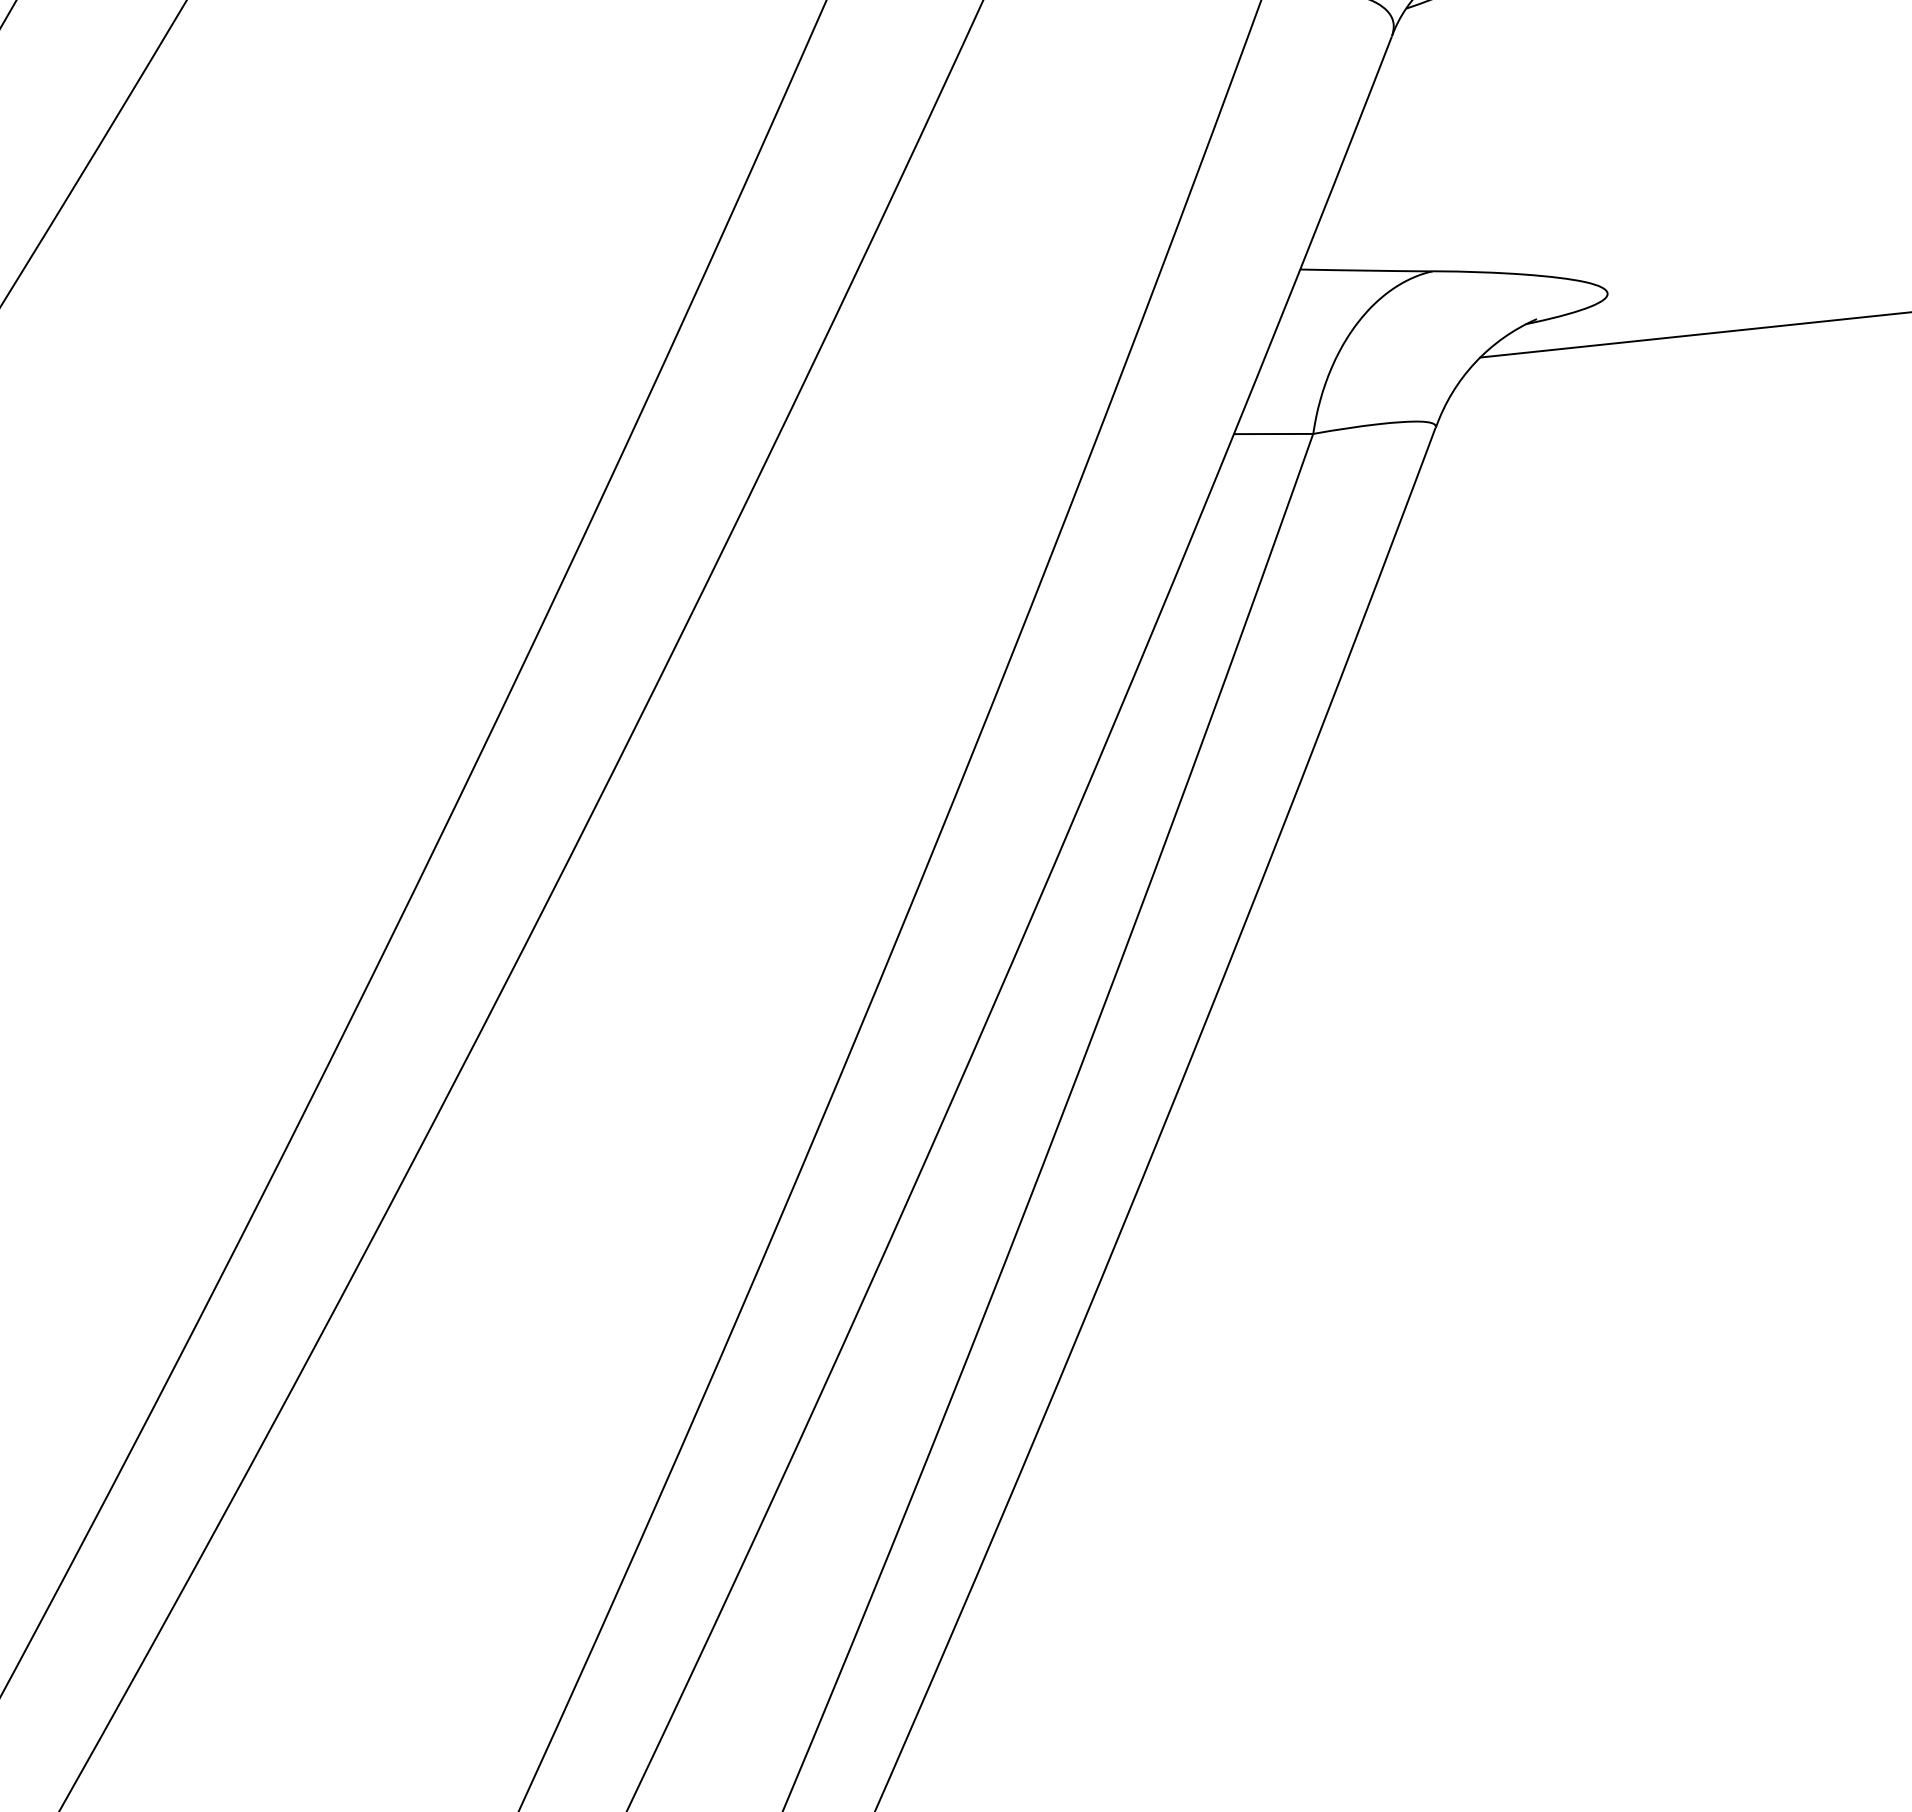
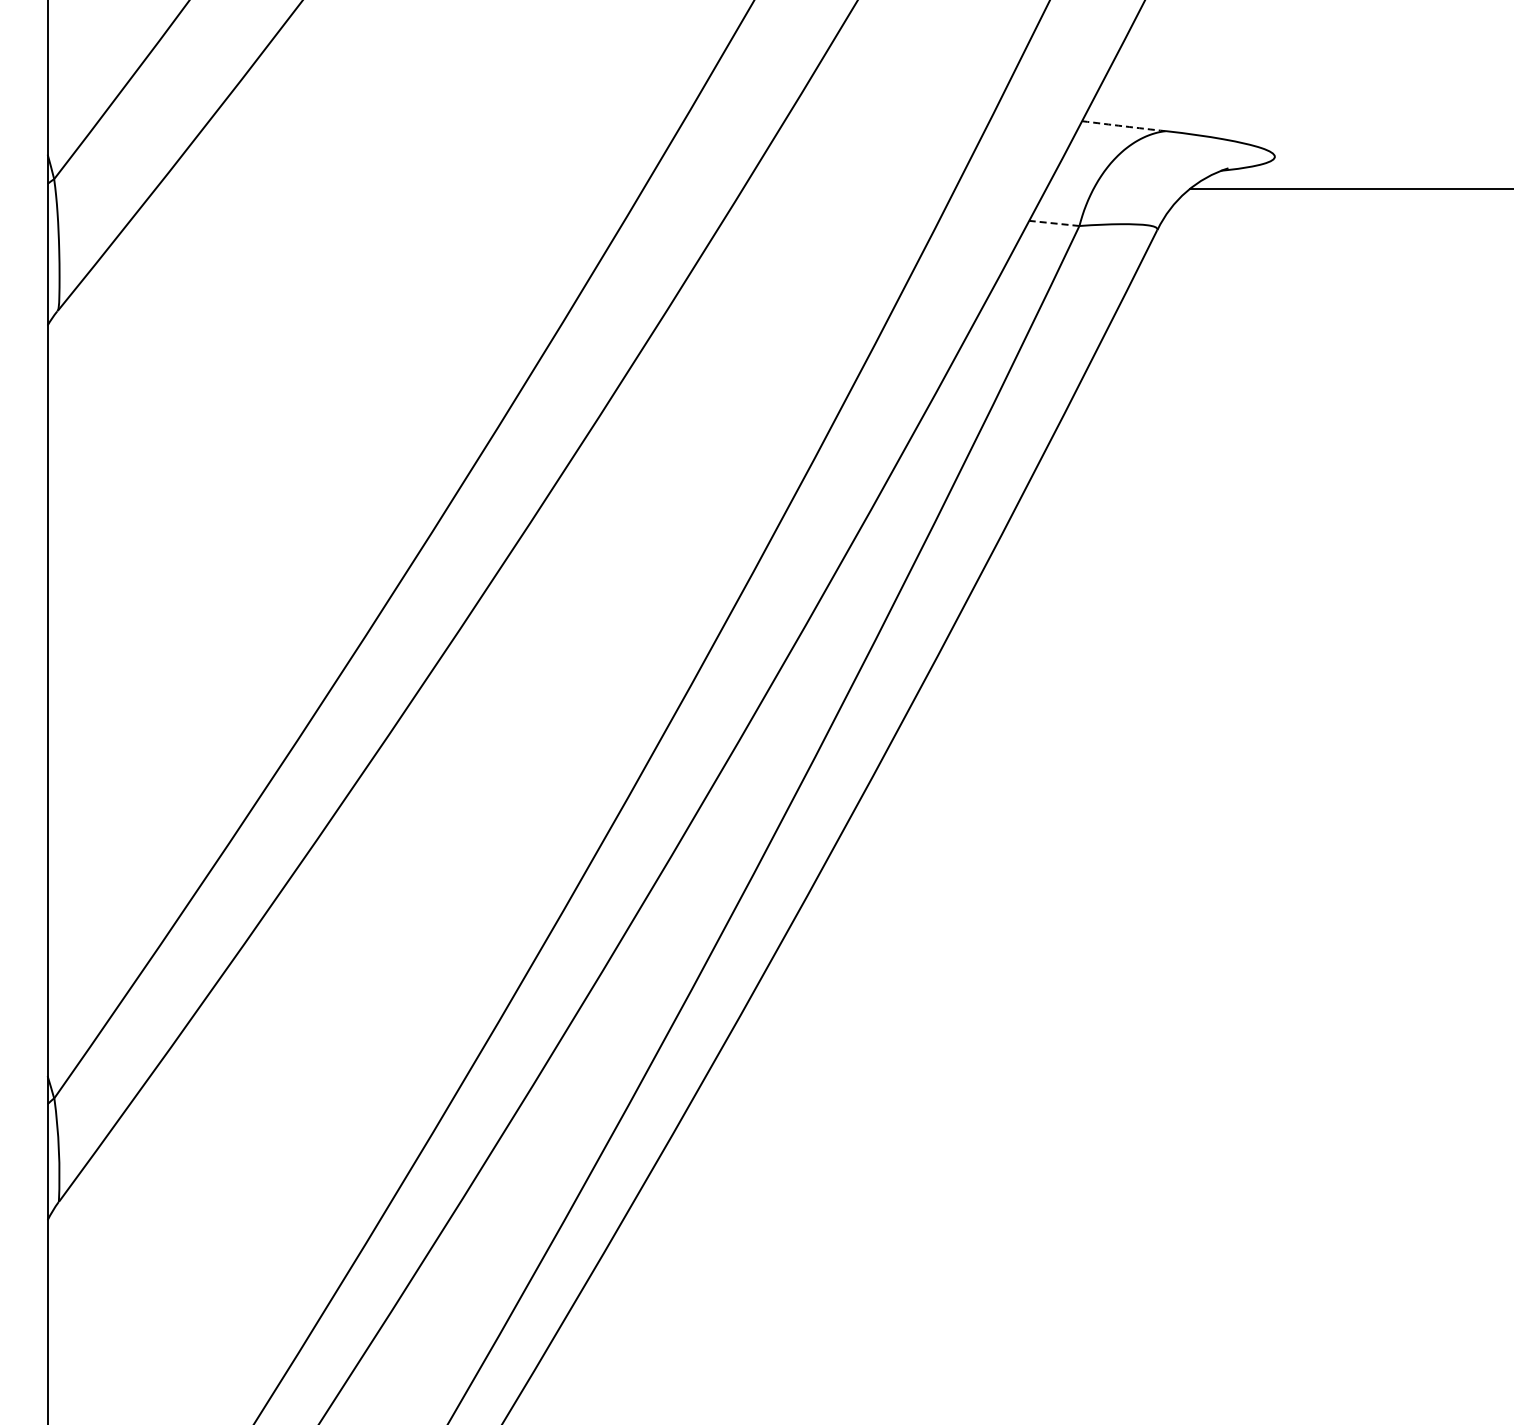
arc: (1365, 270) -> (1123, 126), solid -> dashed
line: (1273, 434) -> (1054, 223), solid -> dashed

